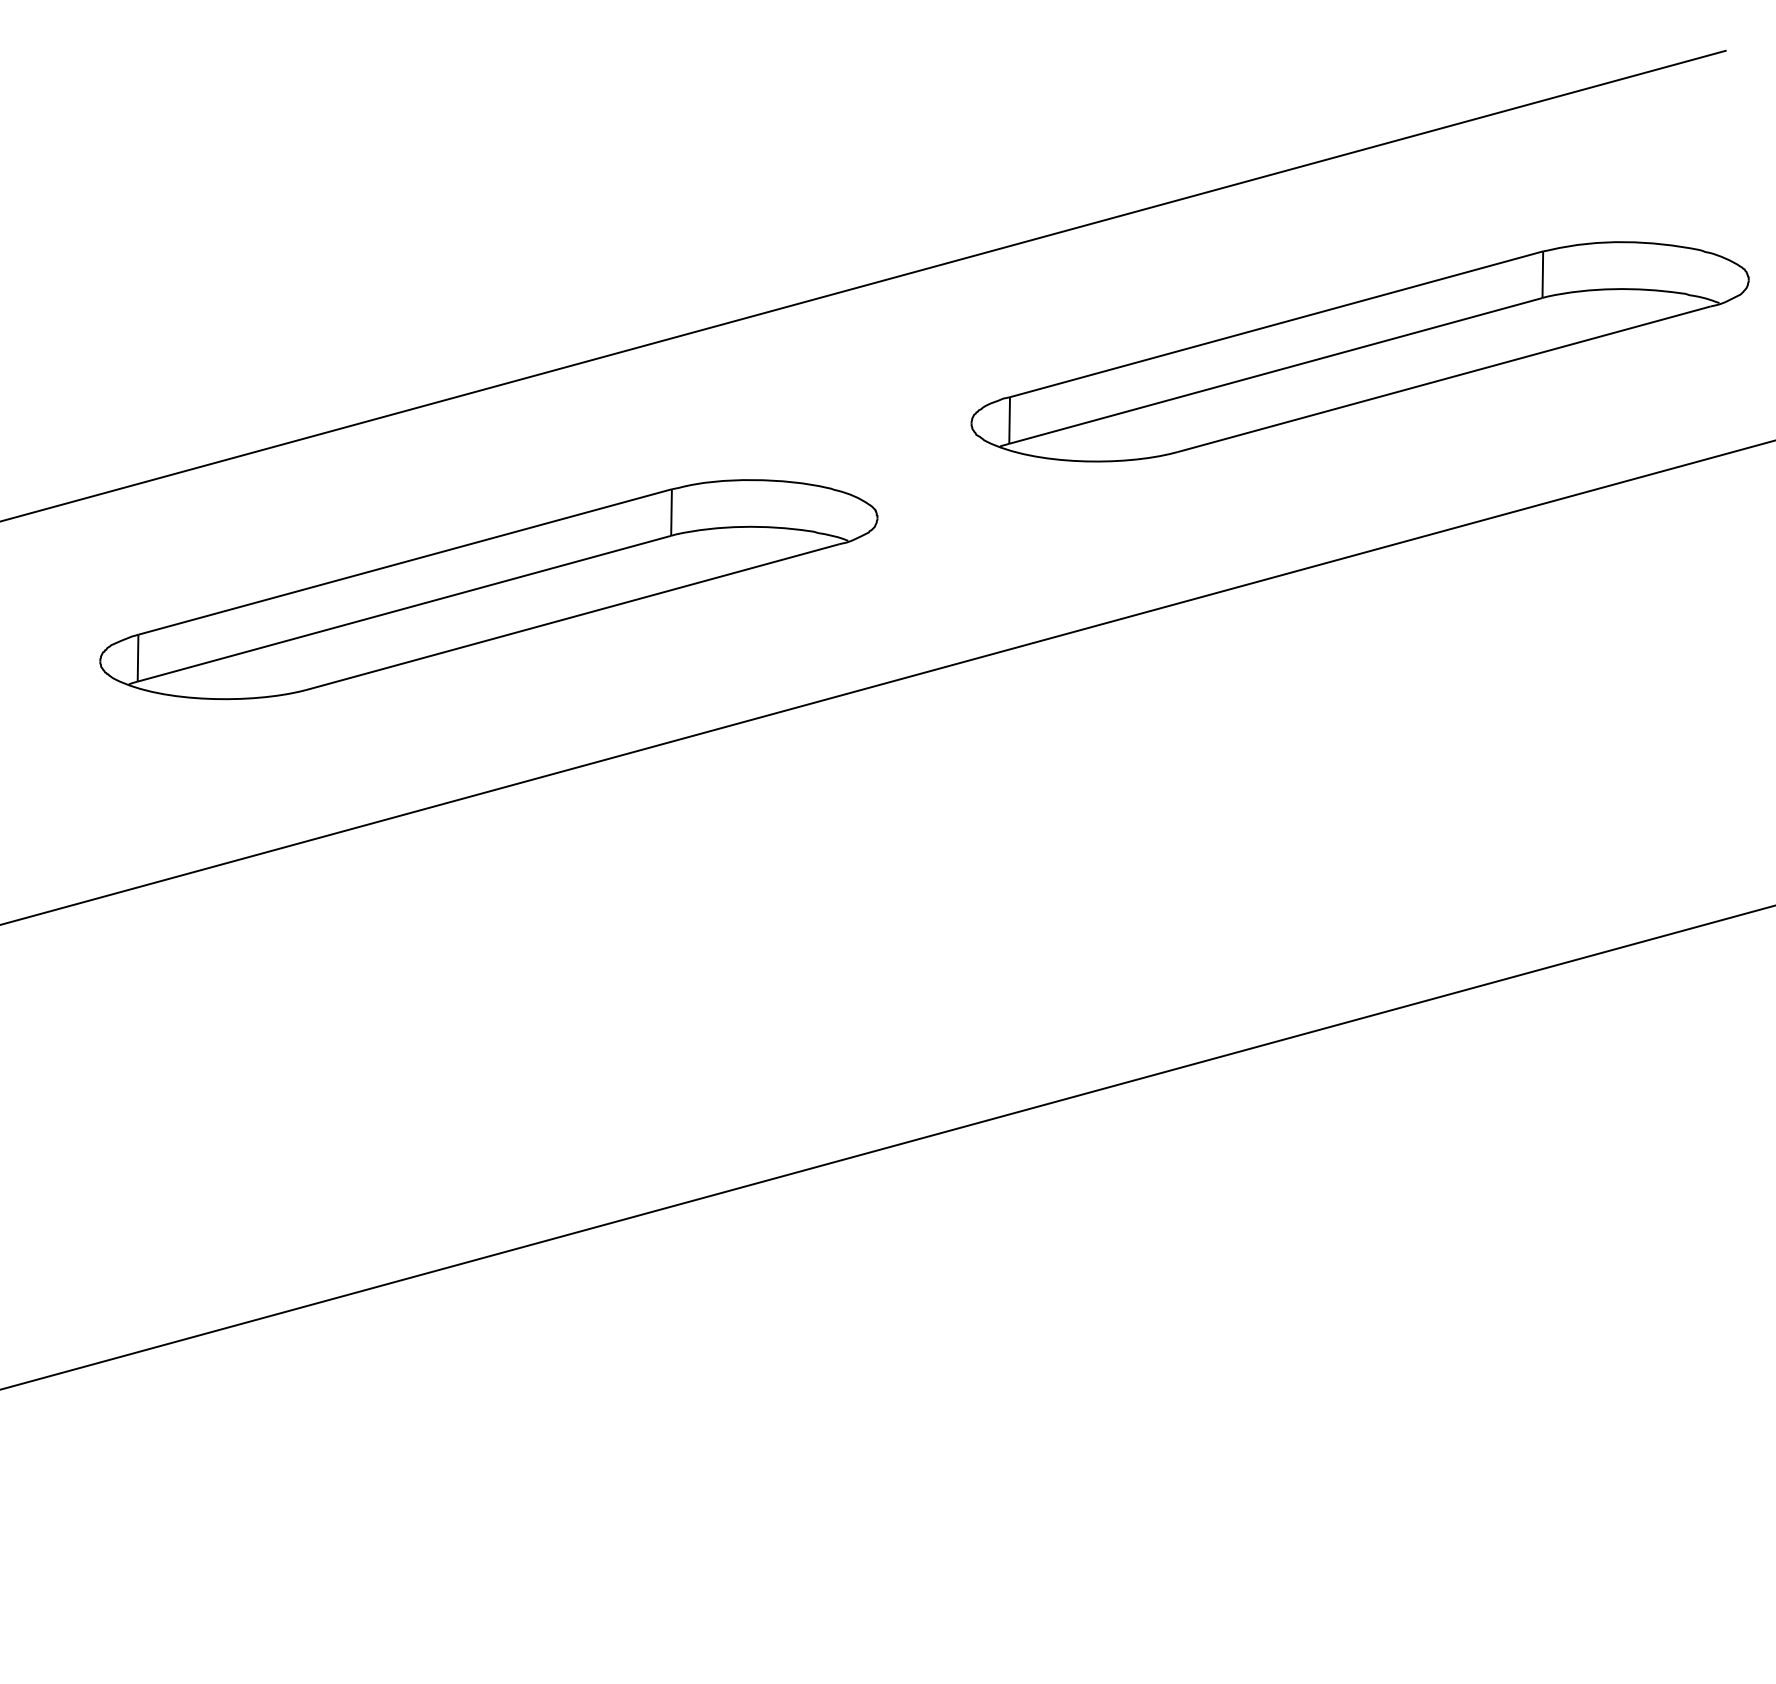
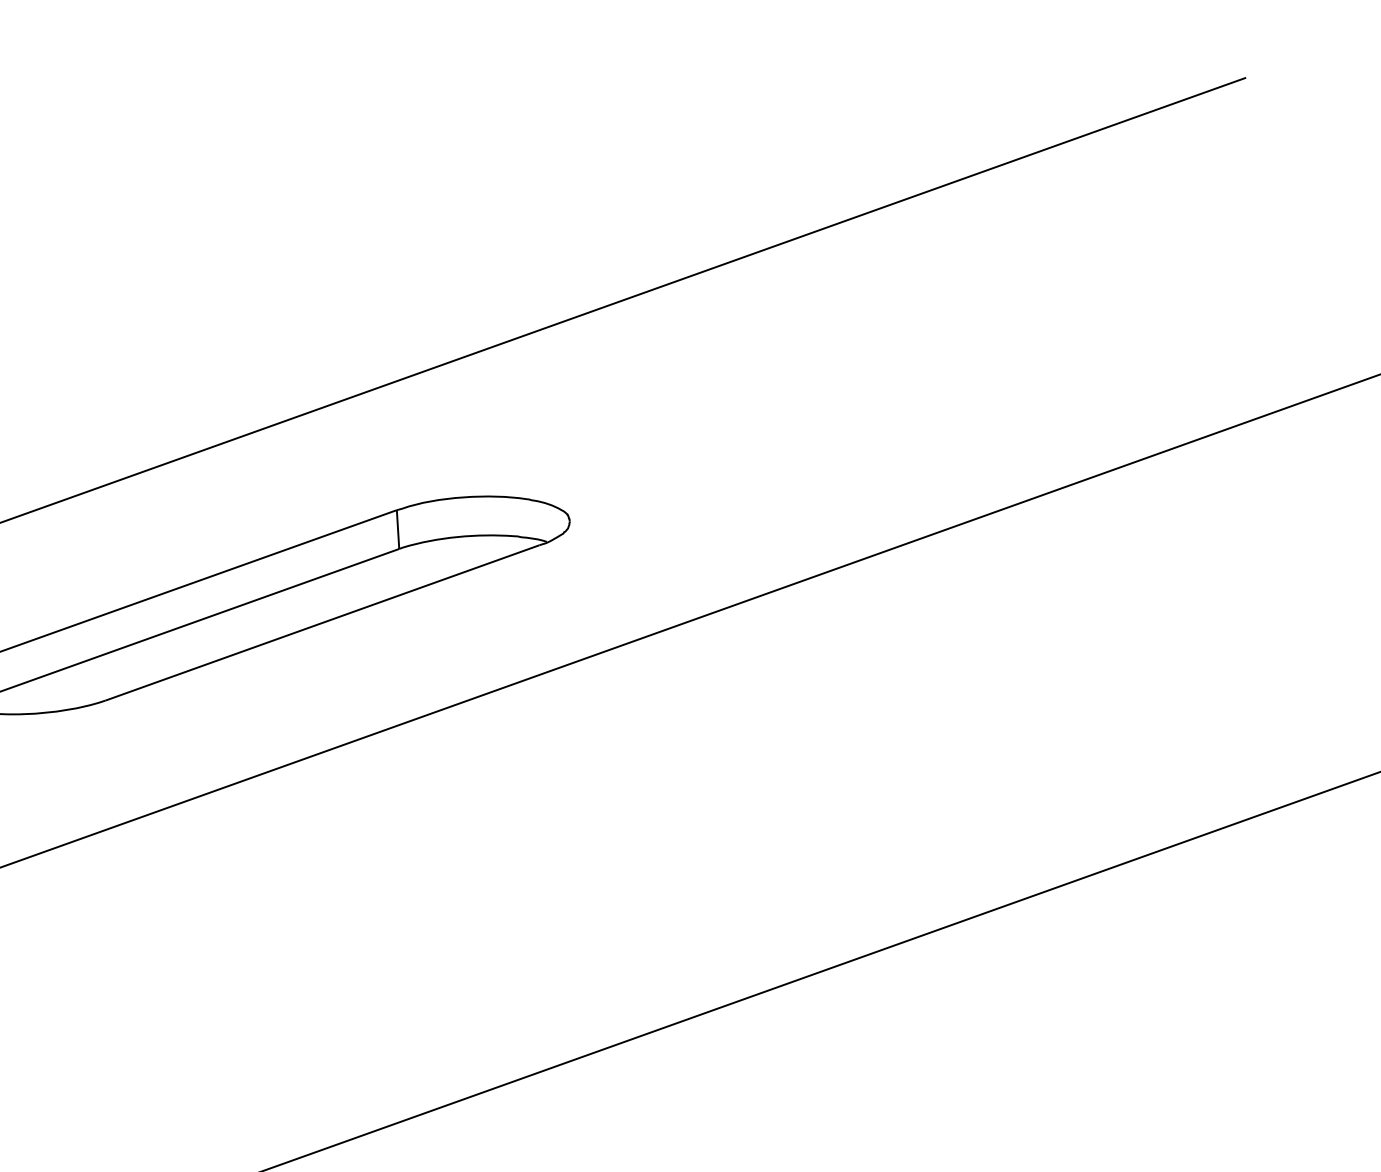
part: (1359, 351) -> (960, 351), removed

